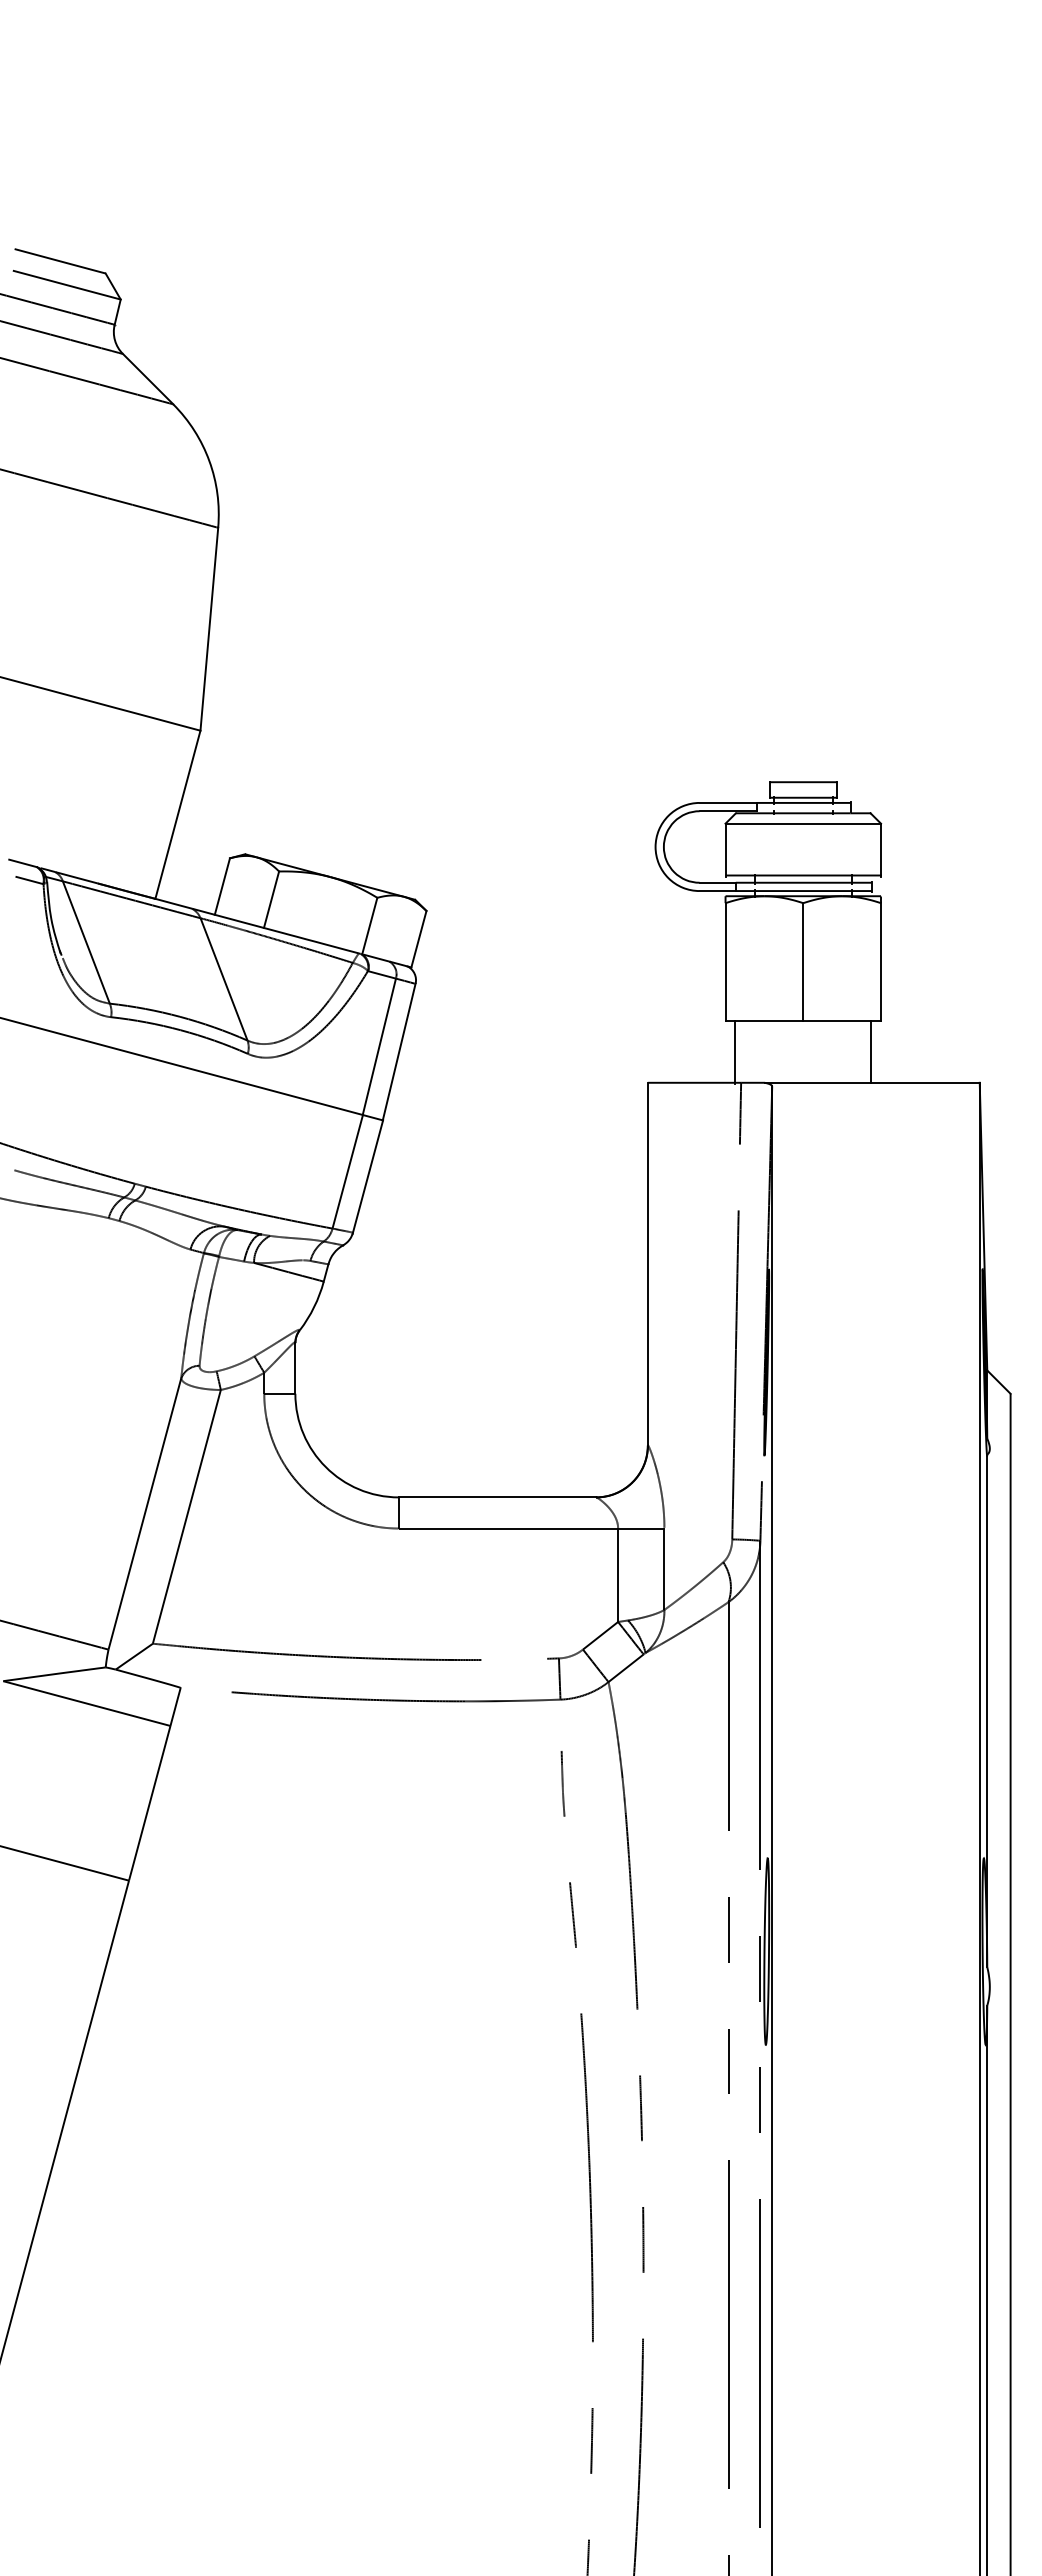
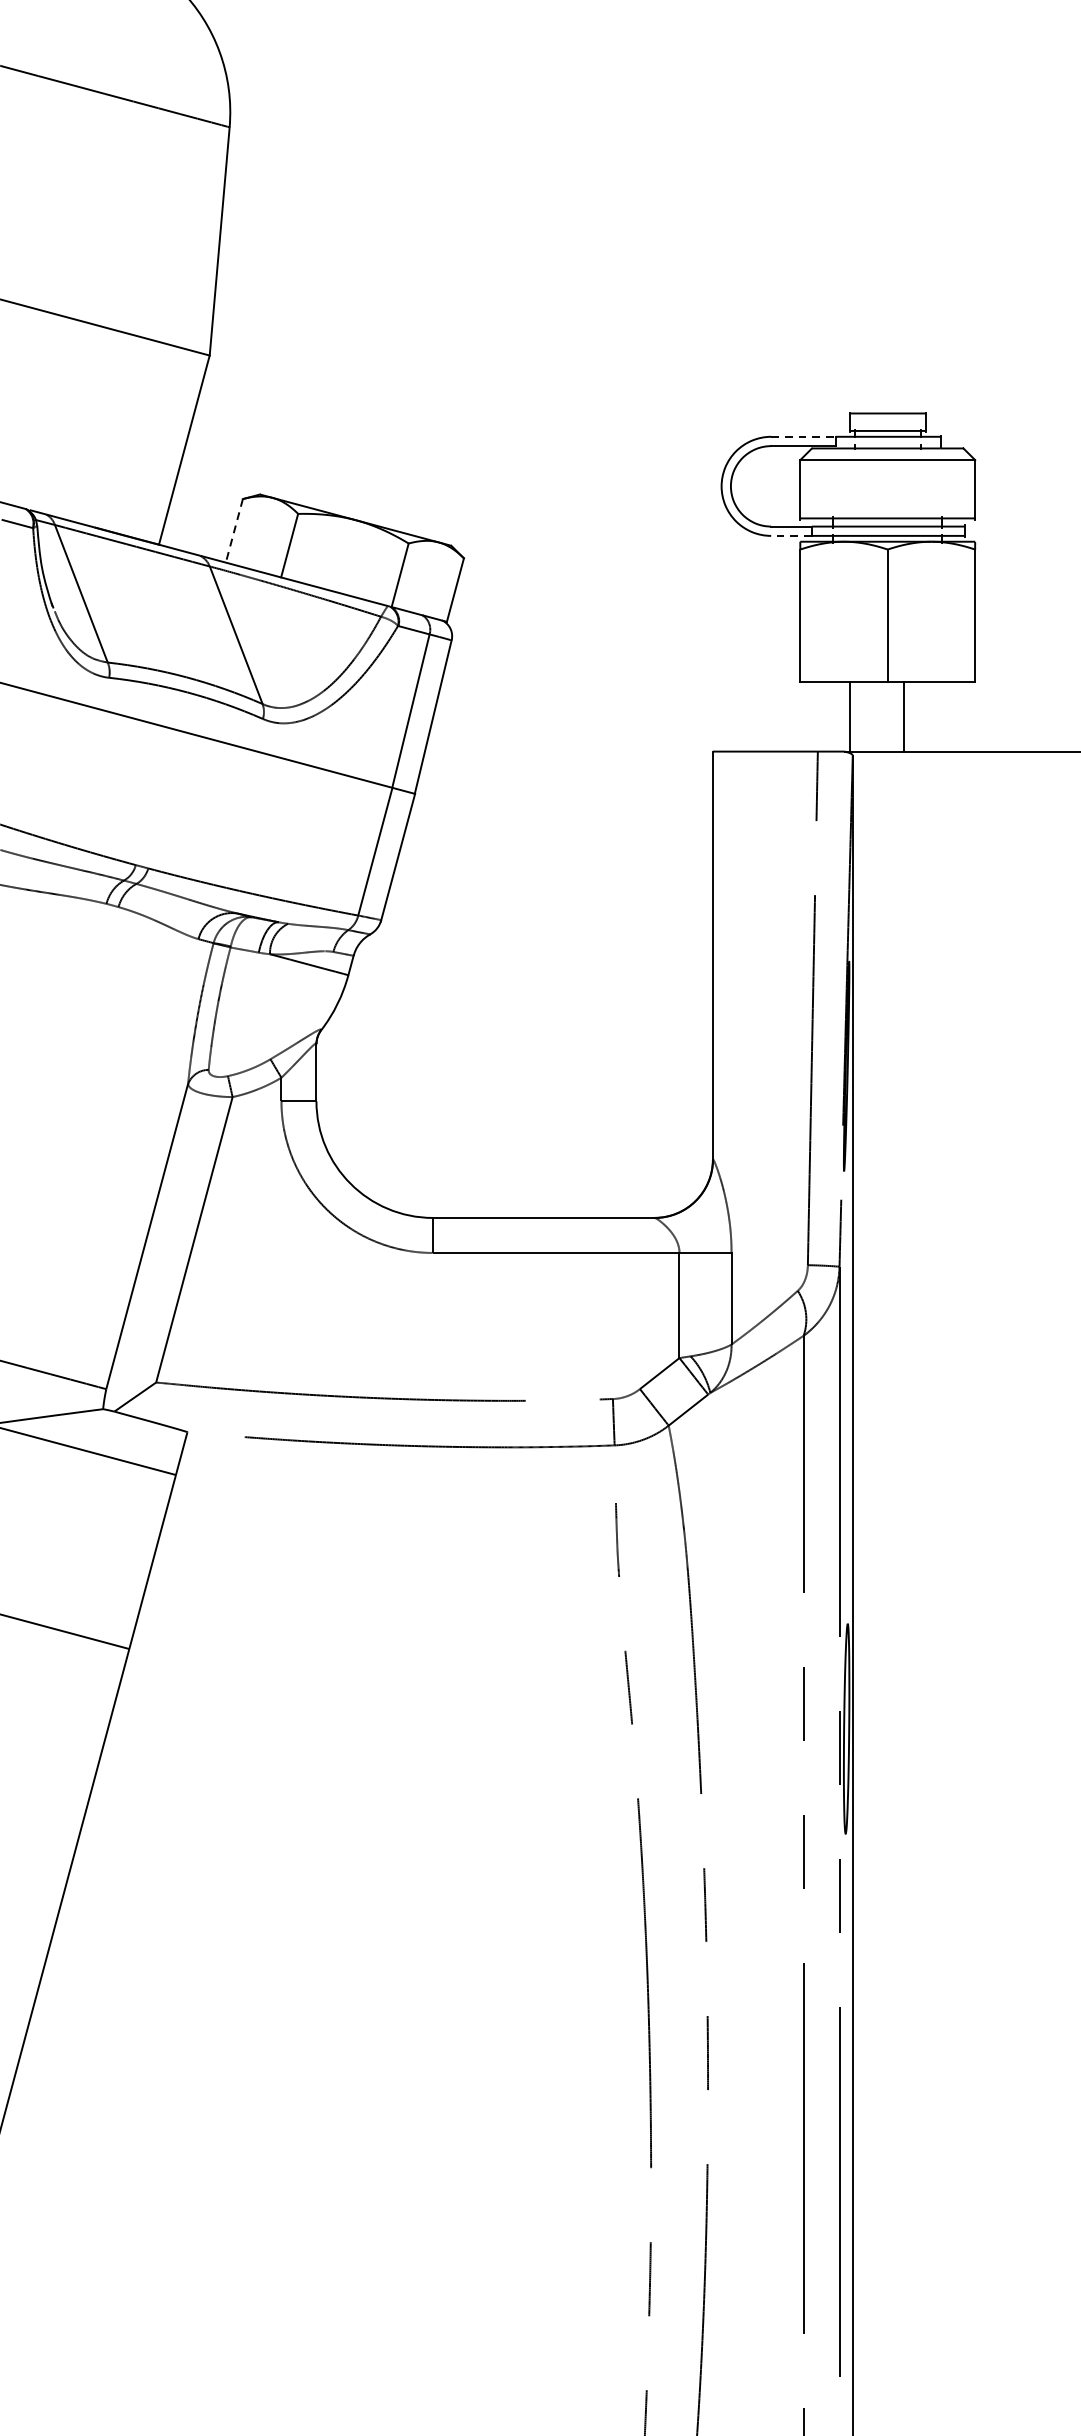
line: (728, 802) -> (803, 436), solid -> dashed
line: (222, 887) -> (234, 531), solid -> dashed
line: (717, 891) -> (791, 536), solid -> dashed
line: (871, 1051) -> (903, 716), moved
line: (735, 1052) -> (850, 717), moved

